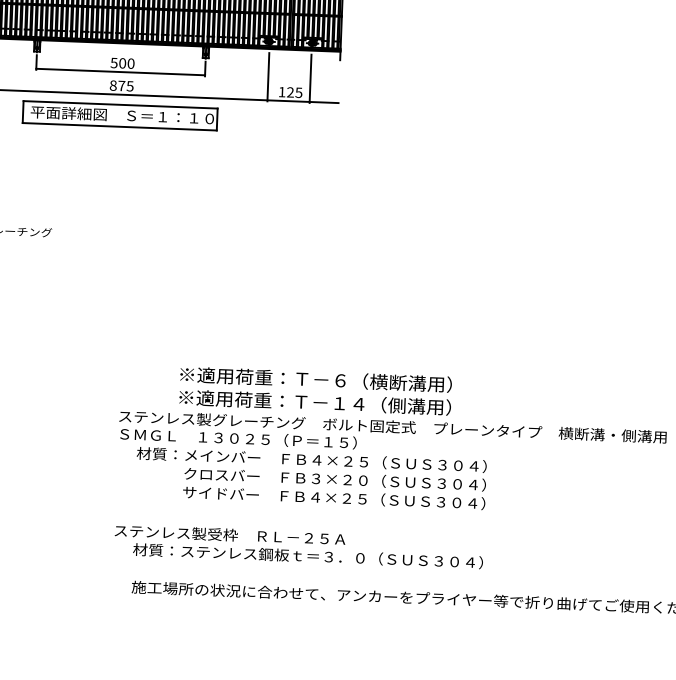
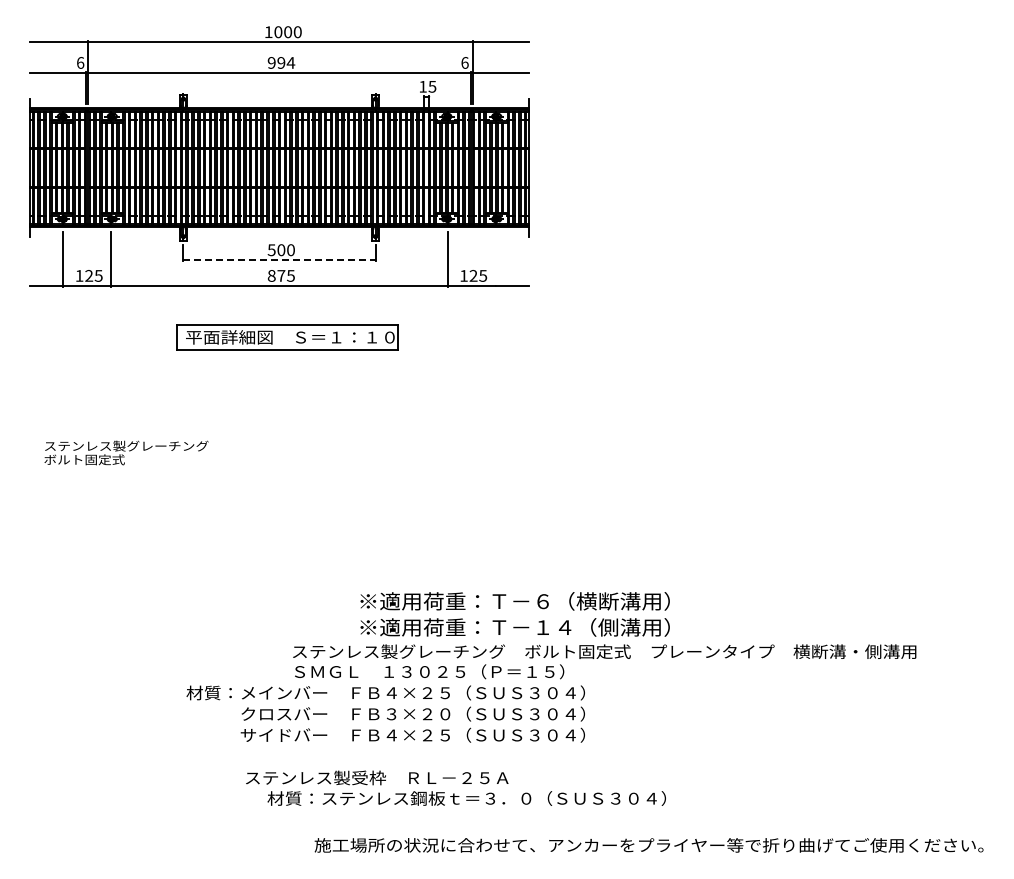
line: (121, 72) -> (280, 260), solid -> dashed
line: (310, 78) -> (495, 259), removed
part: (119, 115) -> (287, 337), moved
text: (310, 477) -> (385, 713), moved
text: (298, 546) -> (455, 787), moved

